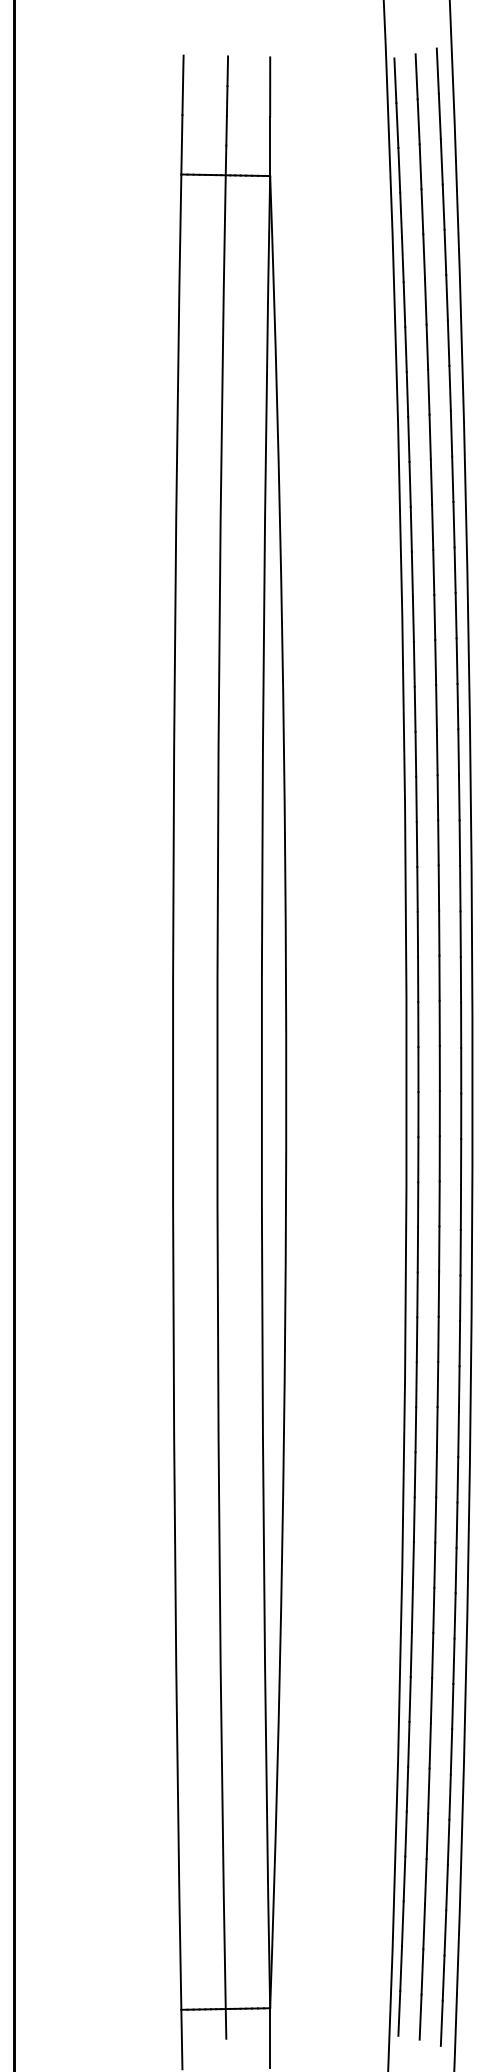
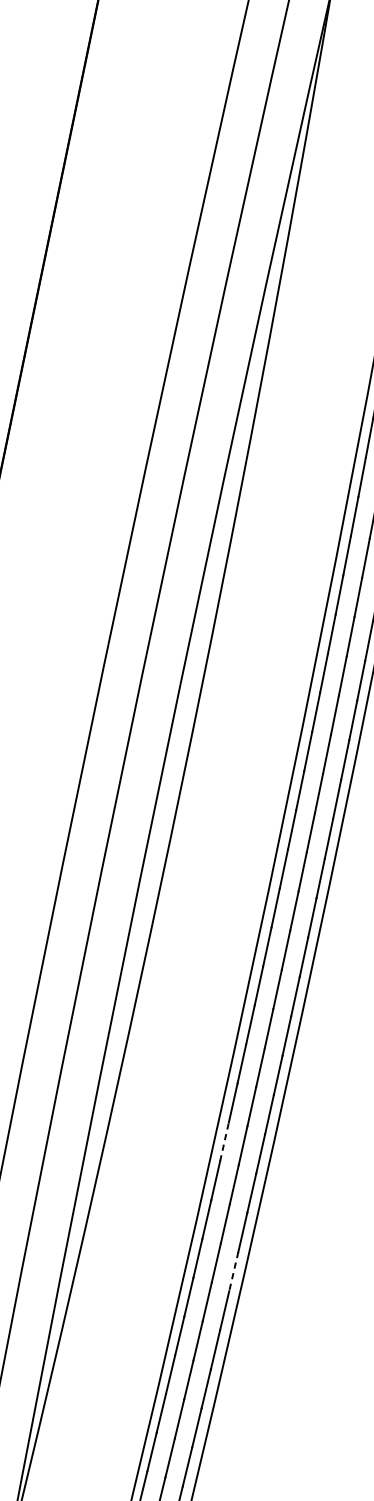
line: (415, 1474) -> (224, 1141), solid -> dashed
line: (455, 1615) -> (234, 1271), solid -> dashed

